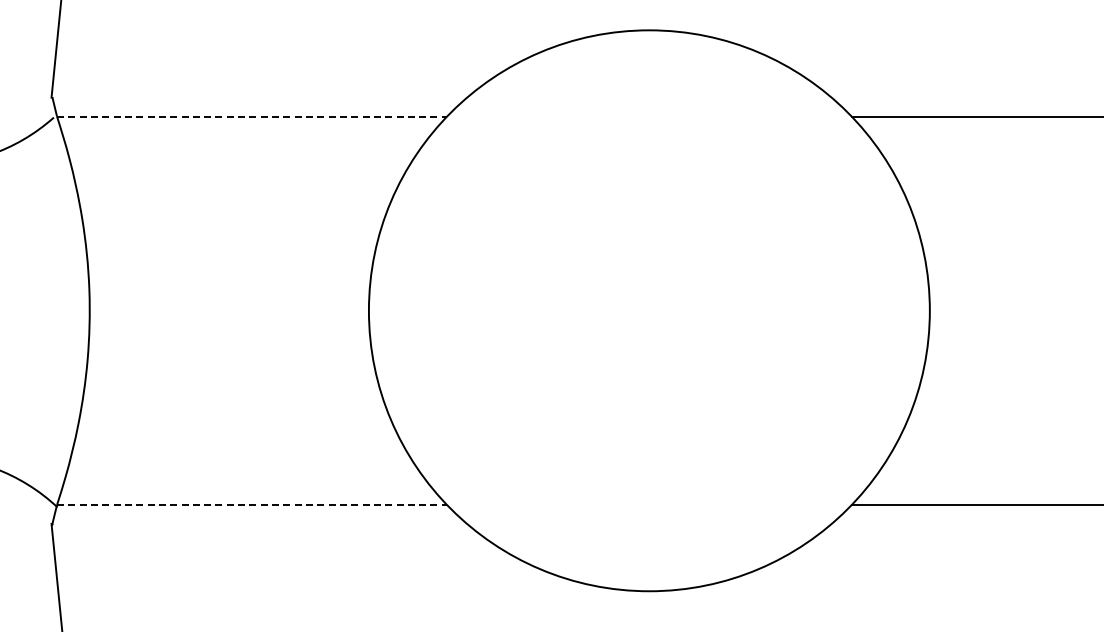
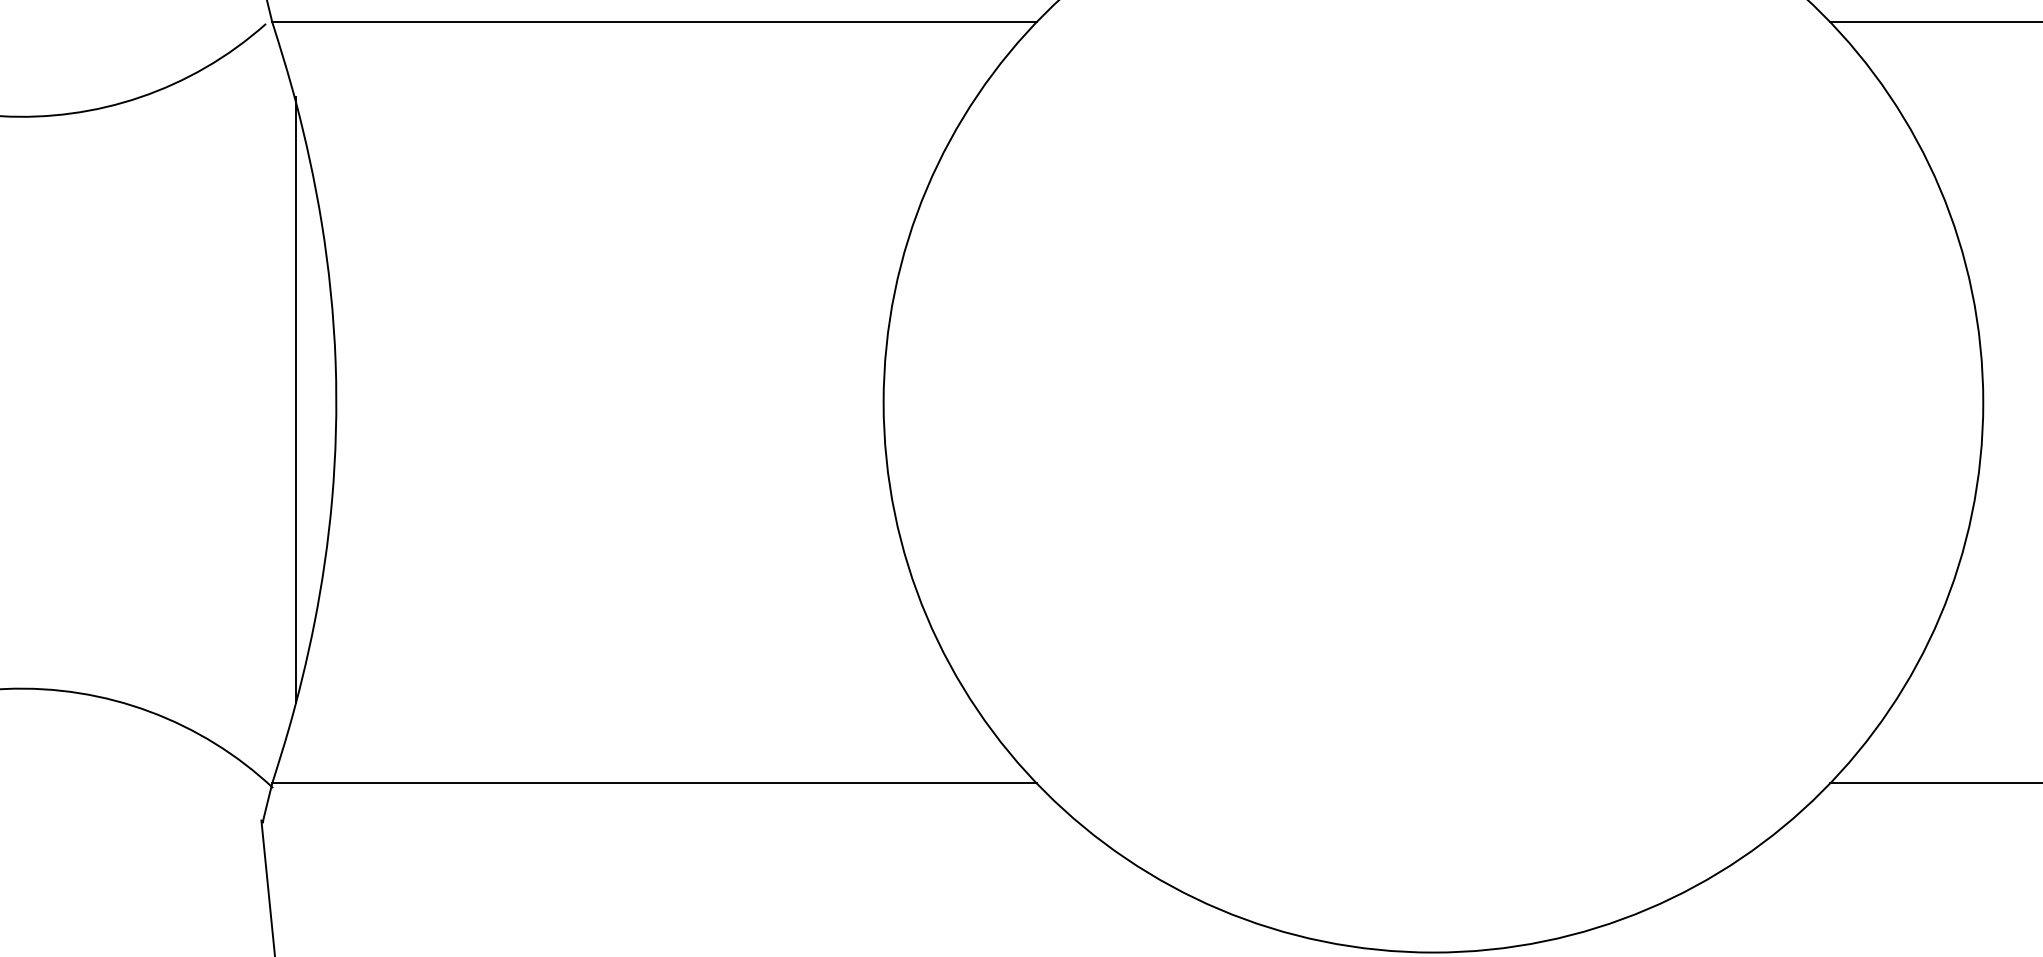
line: (252, 116) -> (655, 21), dashed -> solid
line: (69, 308) -> (296, 398), added
line: (252, 504) -> (655, 782), dashed -> solid

